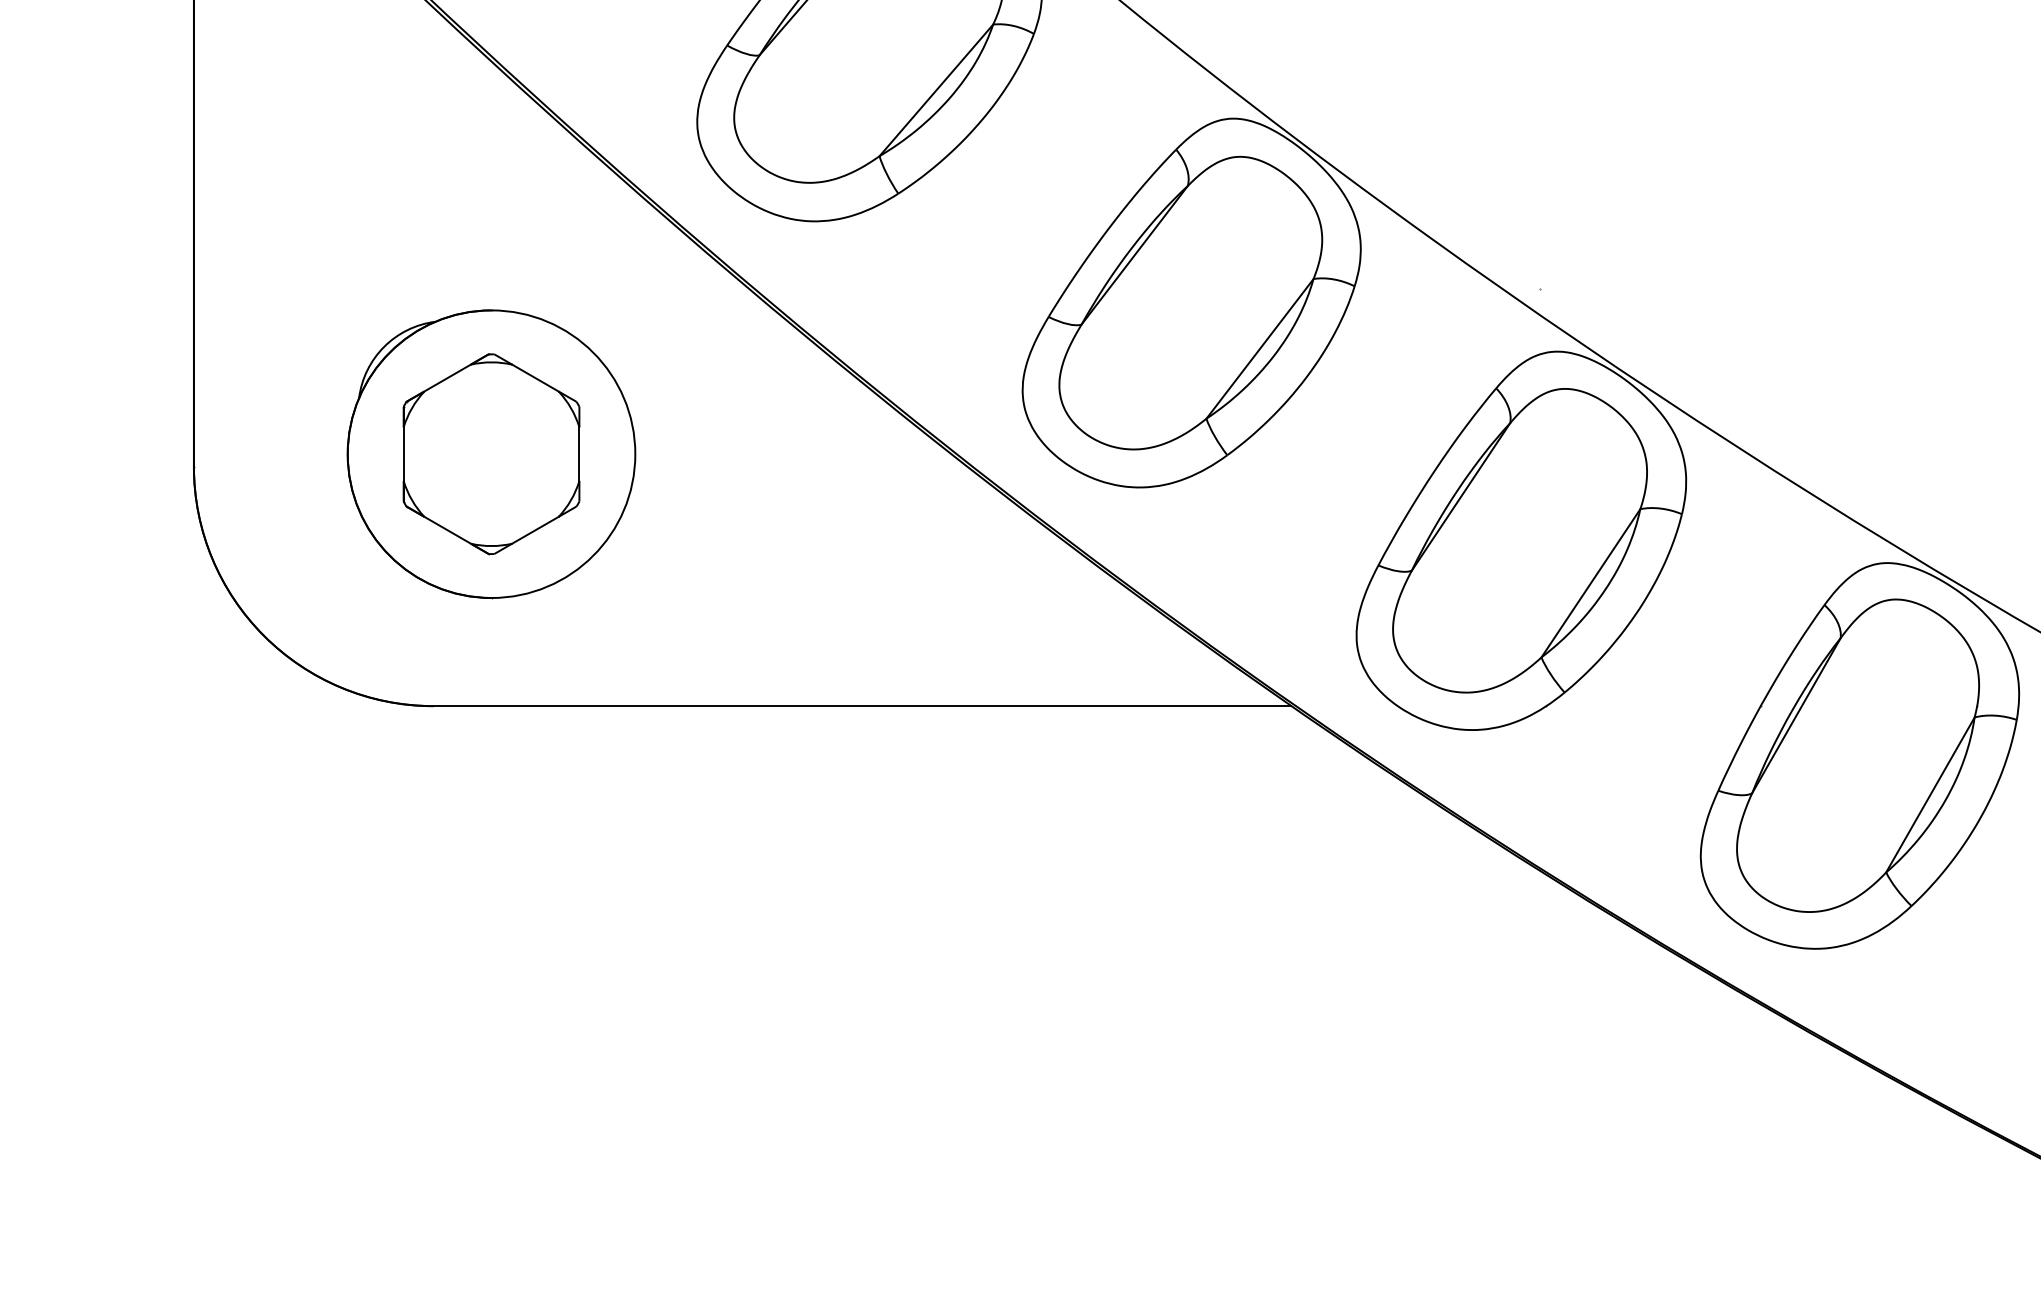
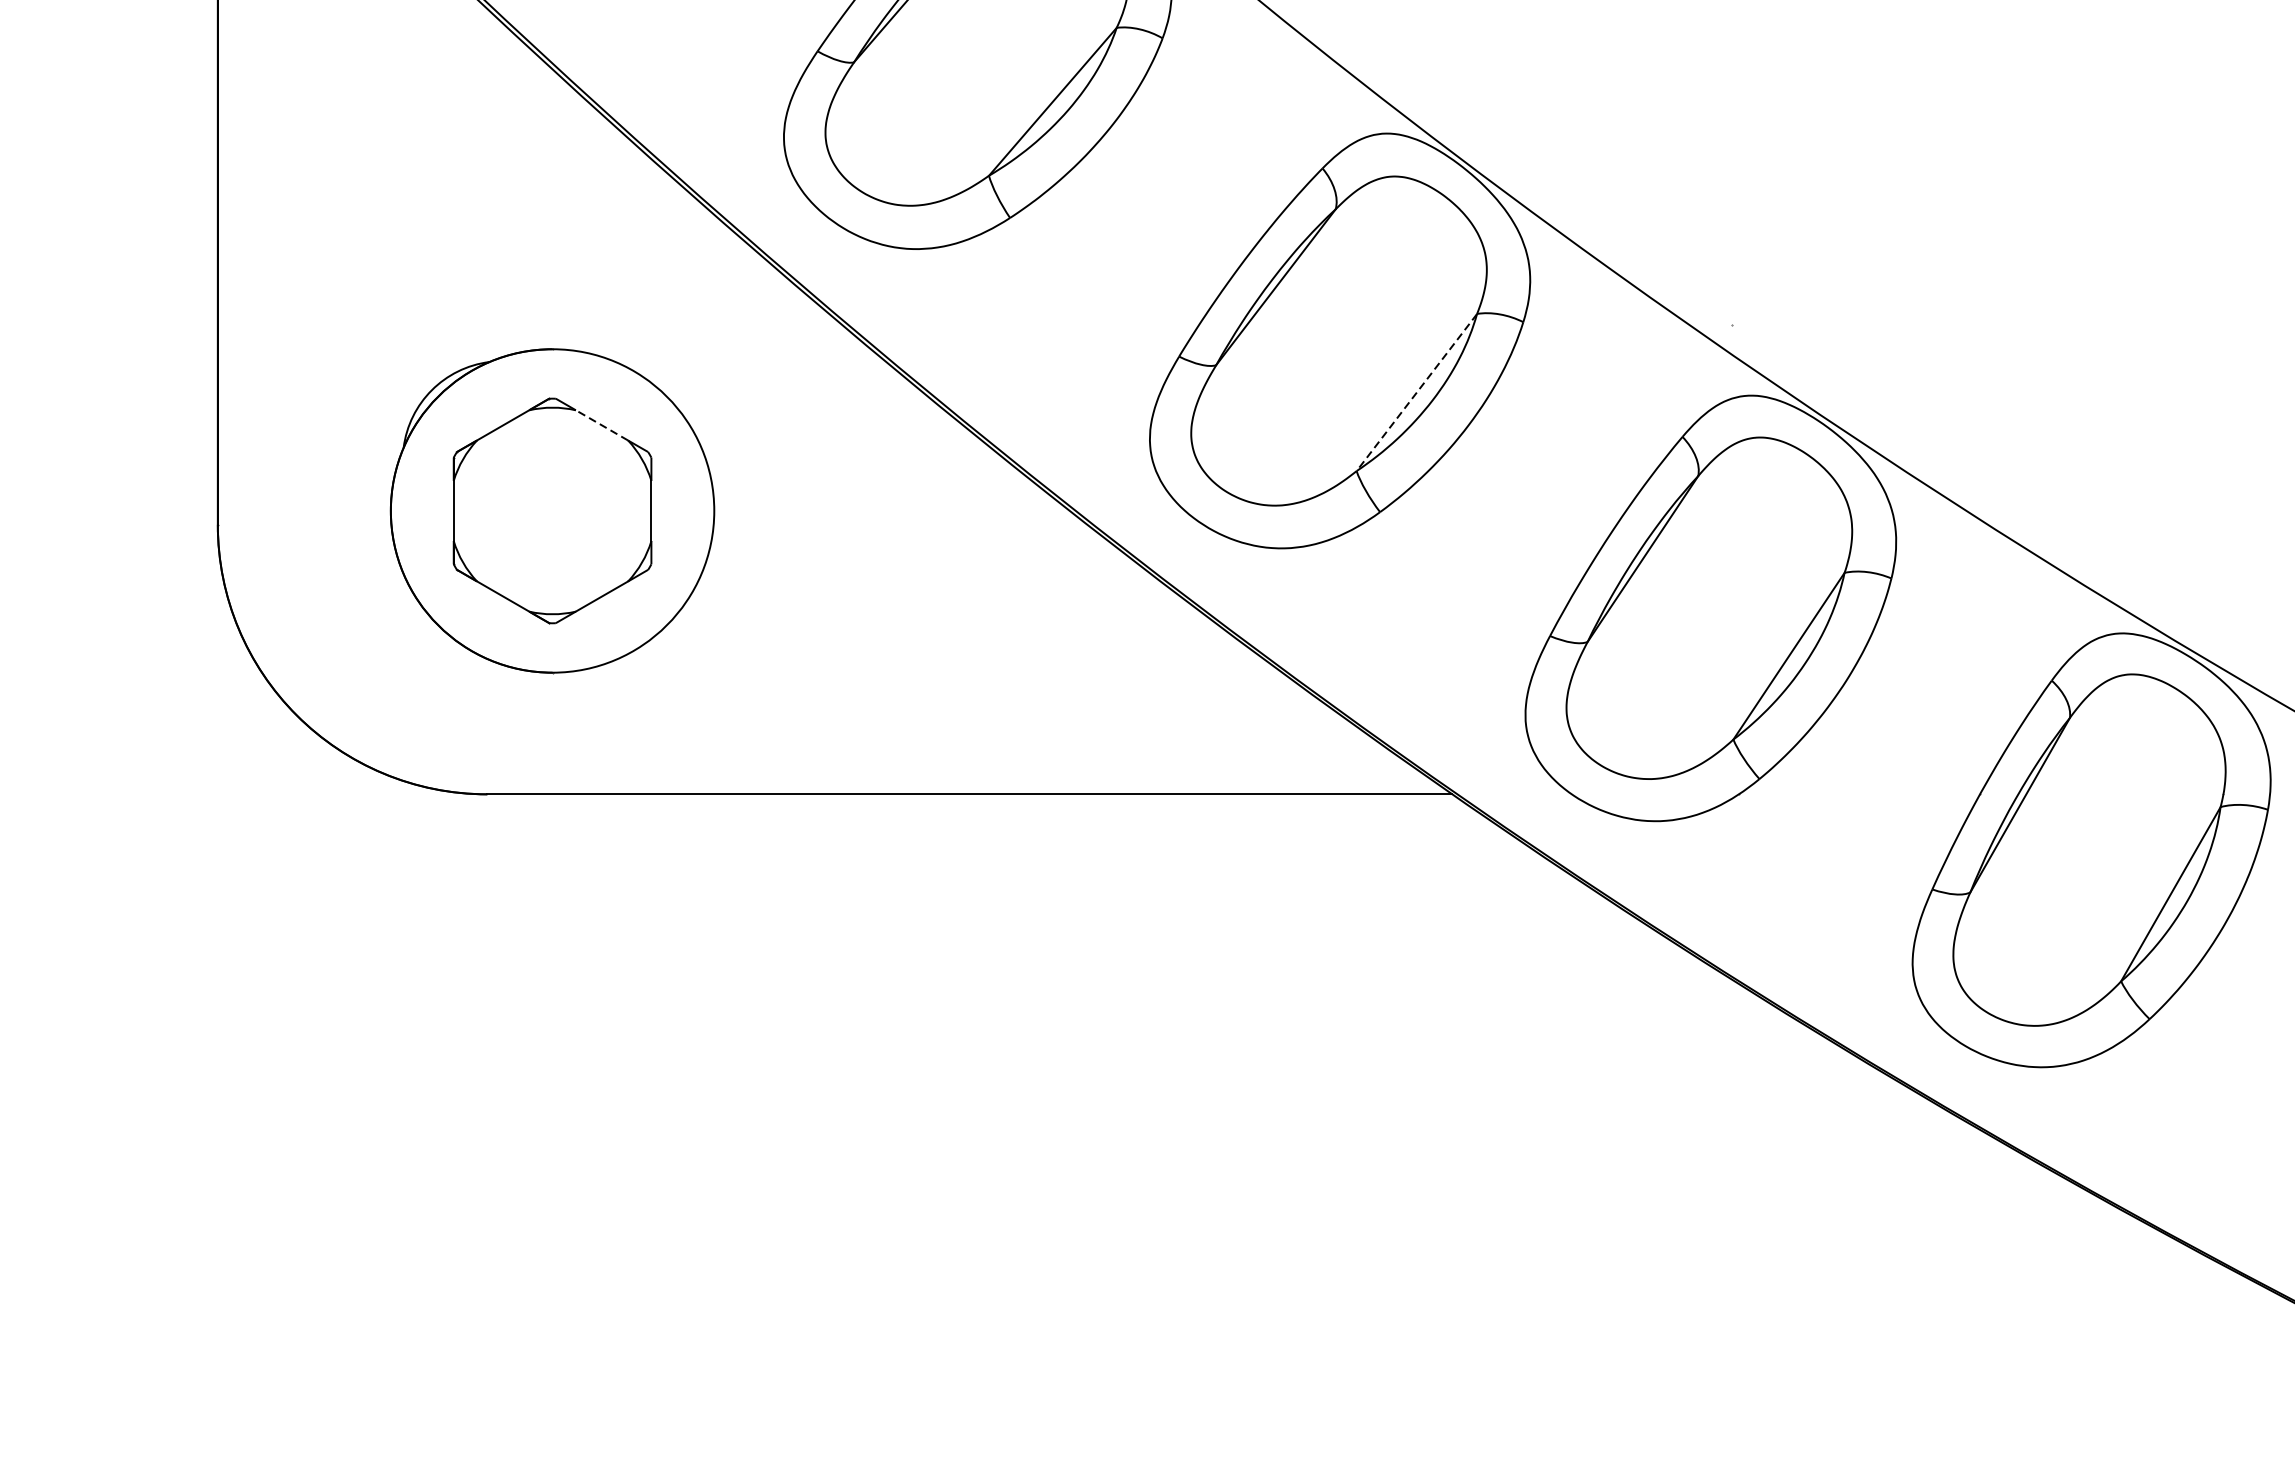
line: (1259, 348) -> (1416, 392), solid -> dashed
line: (535, 378) -> (602, 425), solid -> dashed

